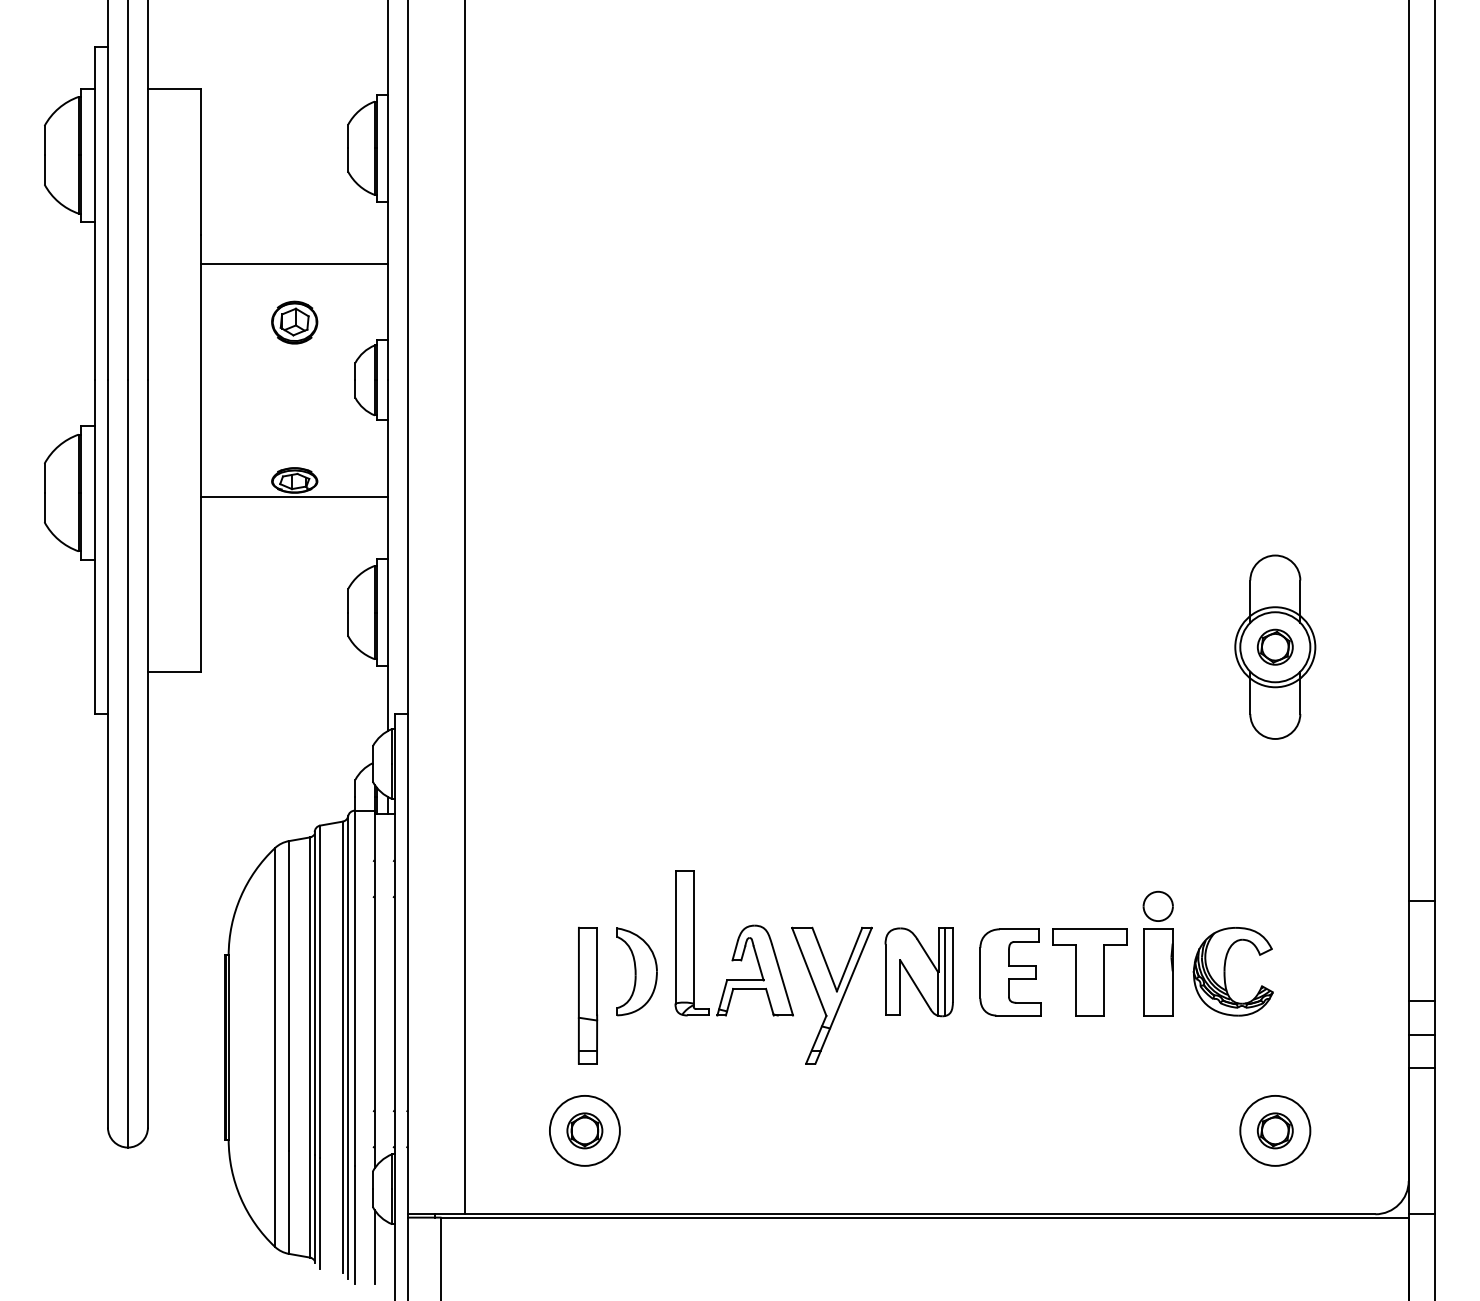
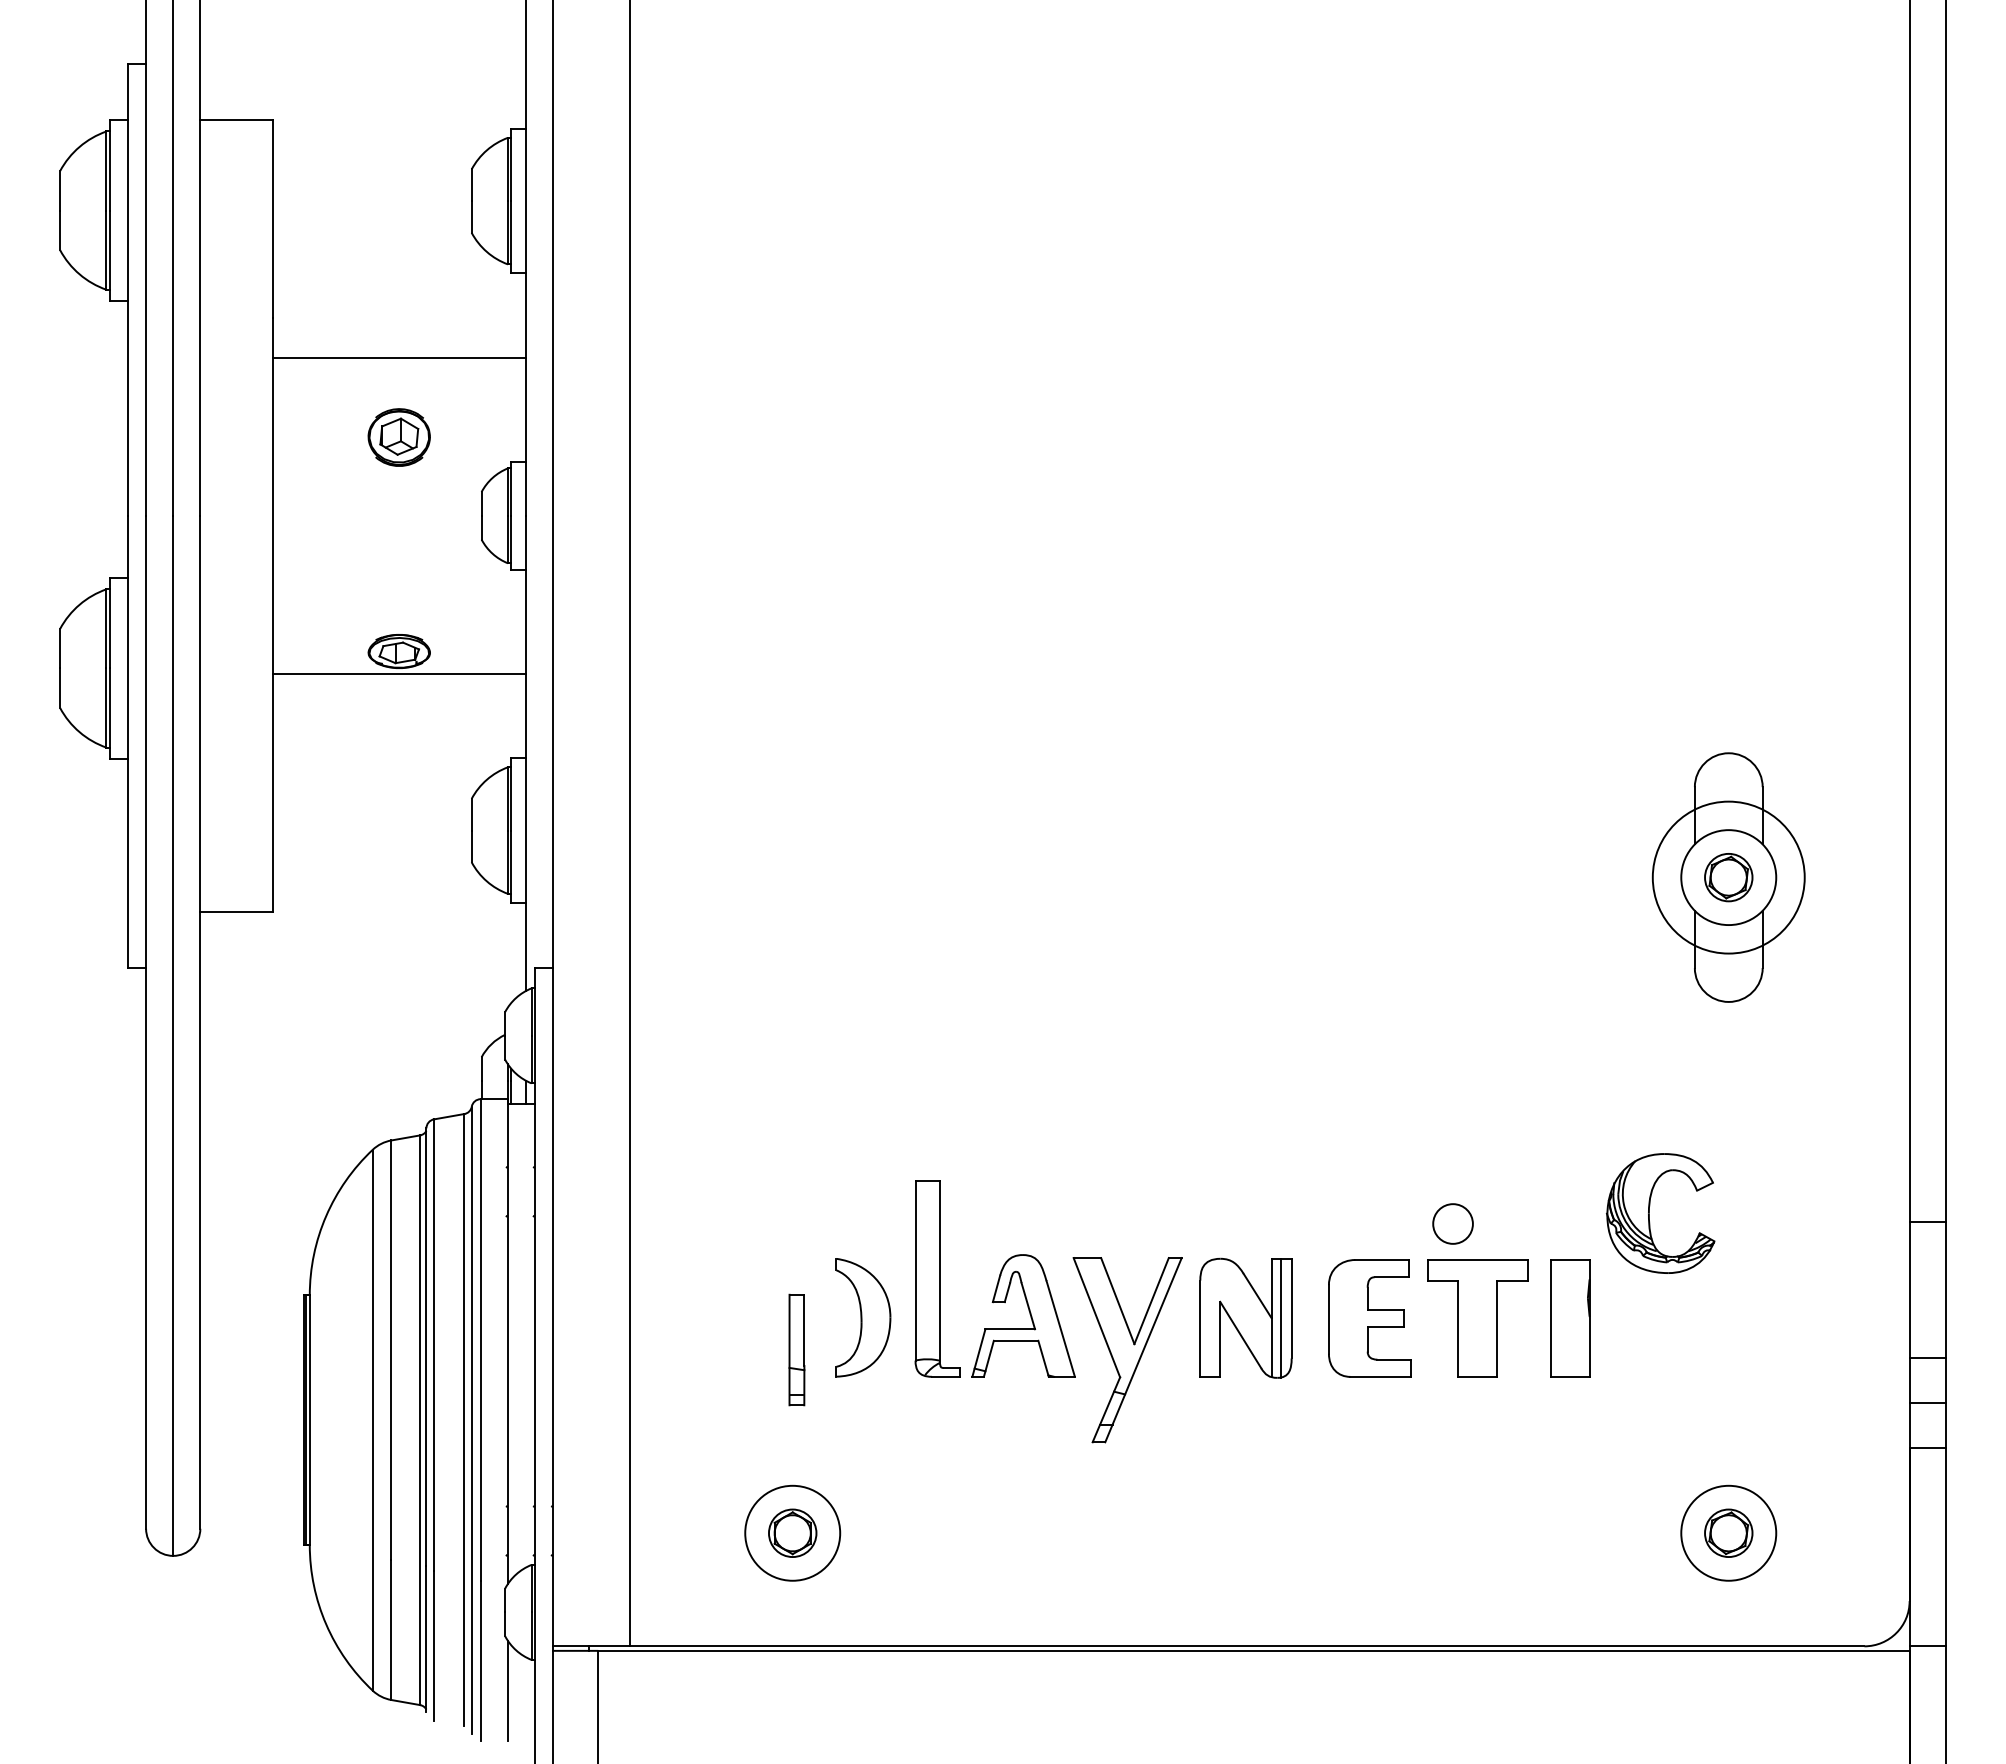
circle: (1275, 647) -> (1728, 877), size x1.4
part: (1157, 906) -> (1452, 1223), moved
part: (1224, 971) -> (1649, 1213), moved
part: (587, 995) -> (796, 1349), size x0.6

